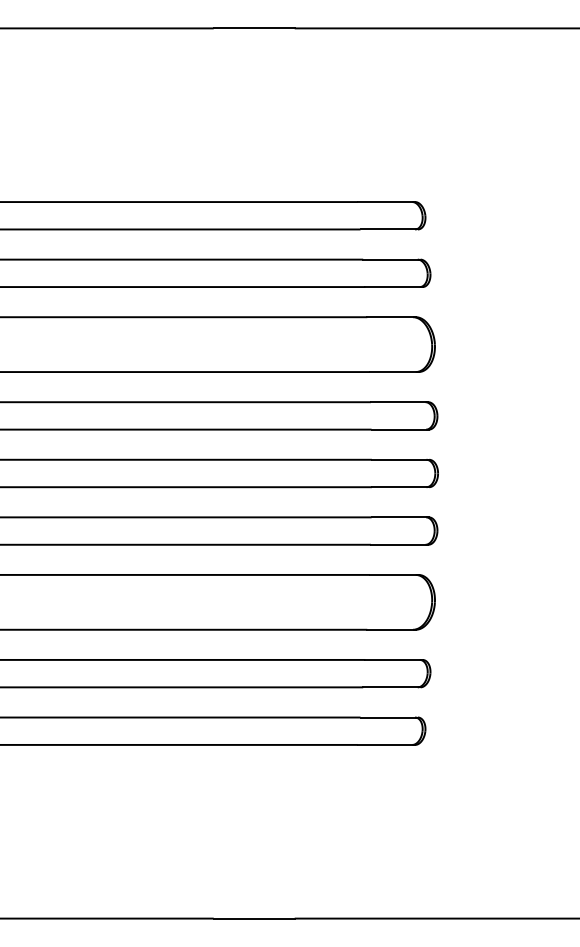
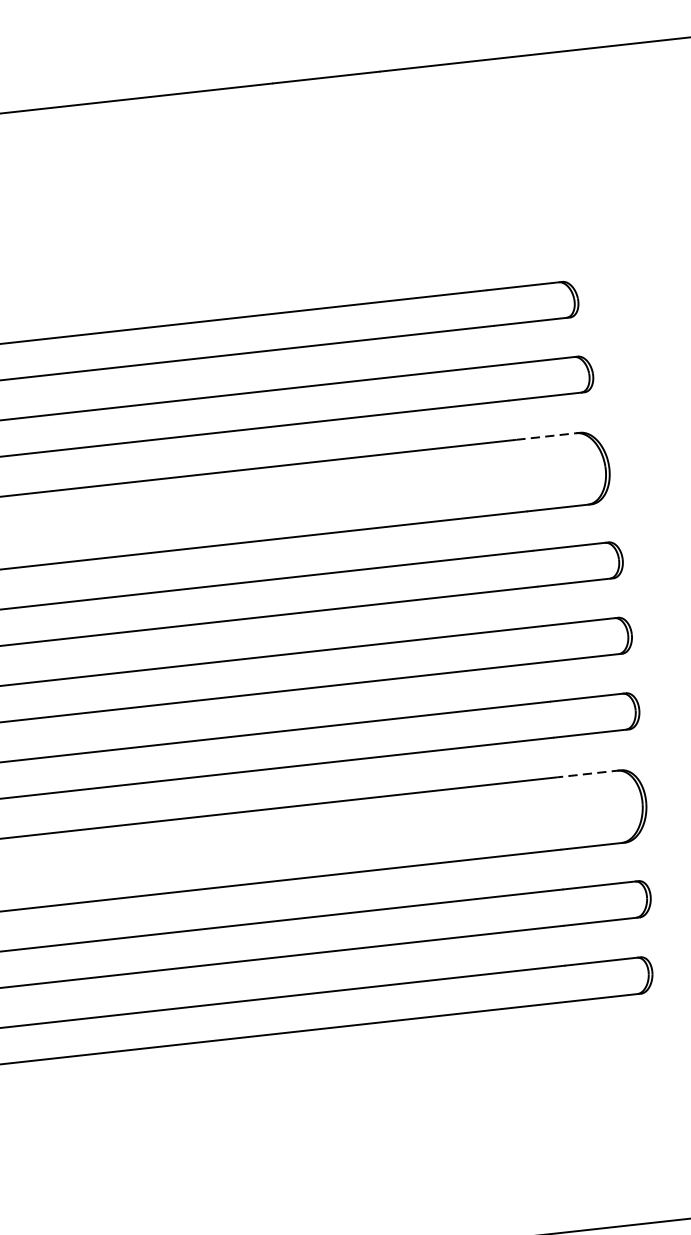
line: (392, 317) -> (549, 436), solid -> dashed
line: (393, 574) -> (587, 773), solid -> dashed

